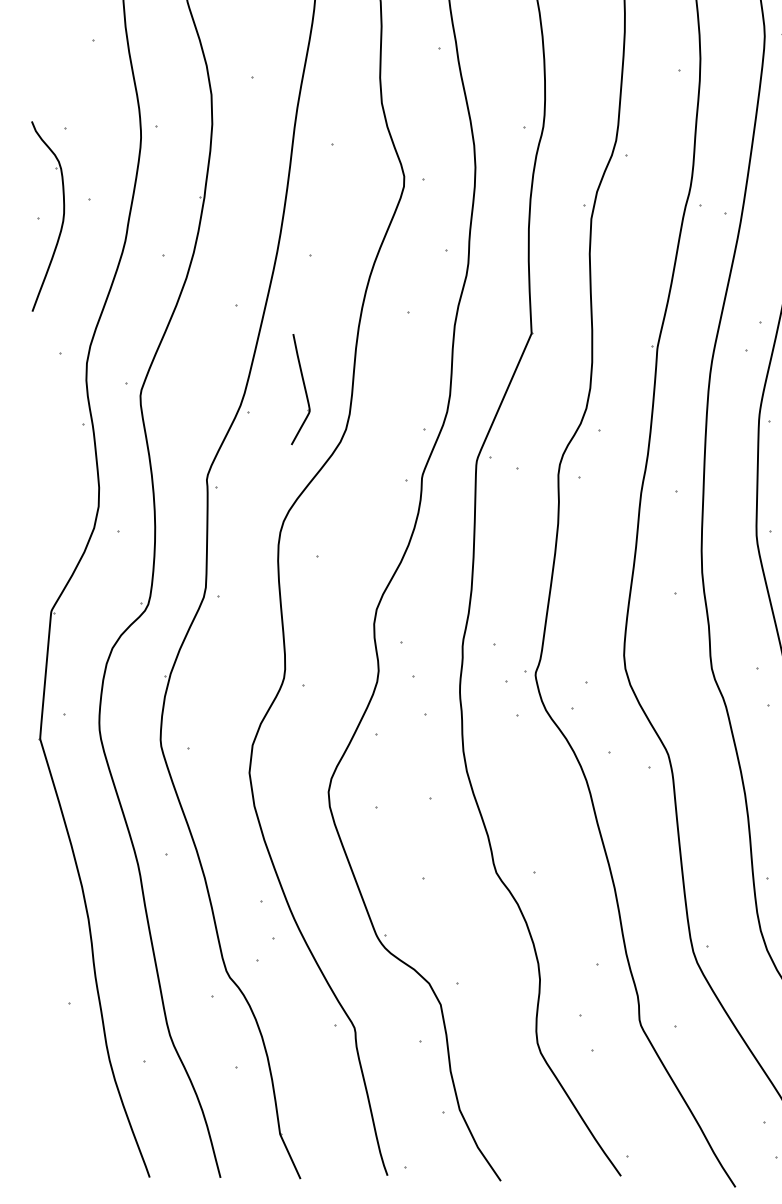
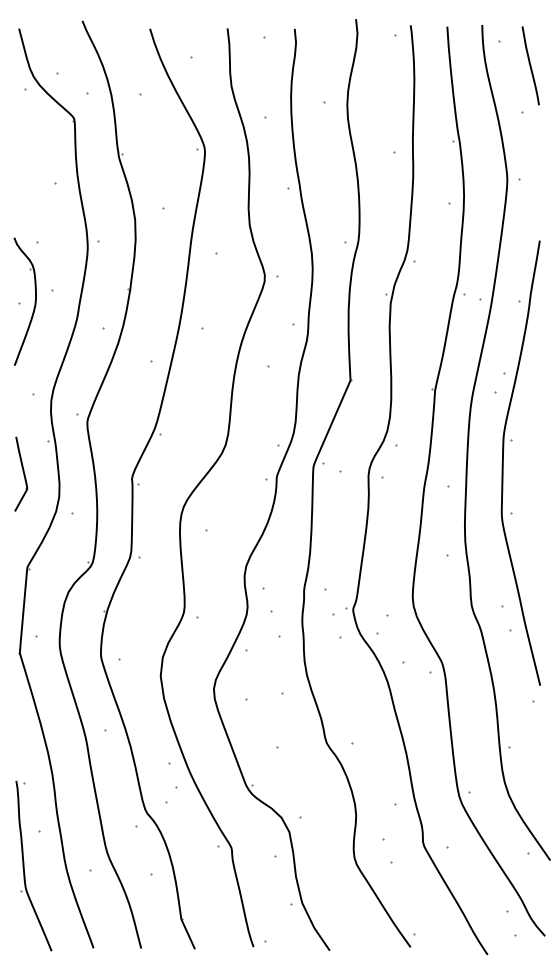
part: (301, 388) -> (21, 473), moved
part: (47, 1054) -> (24, 865), added

